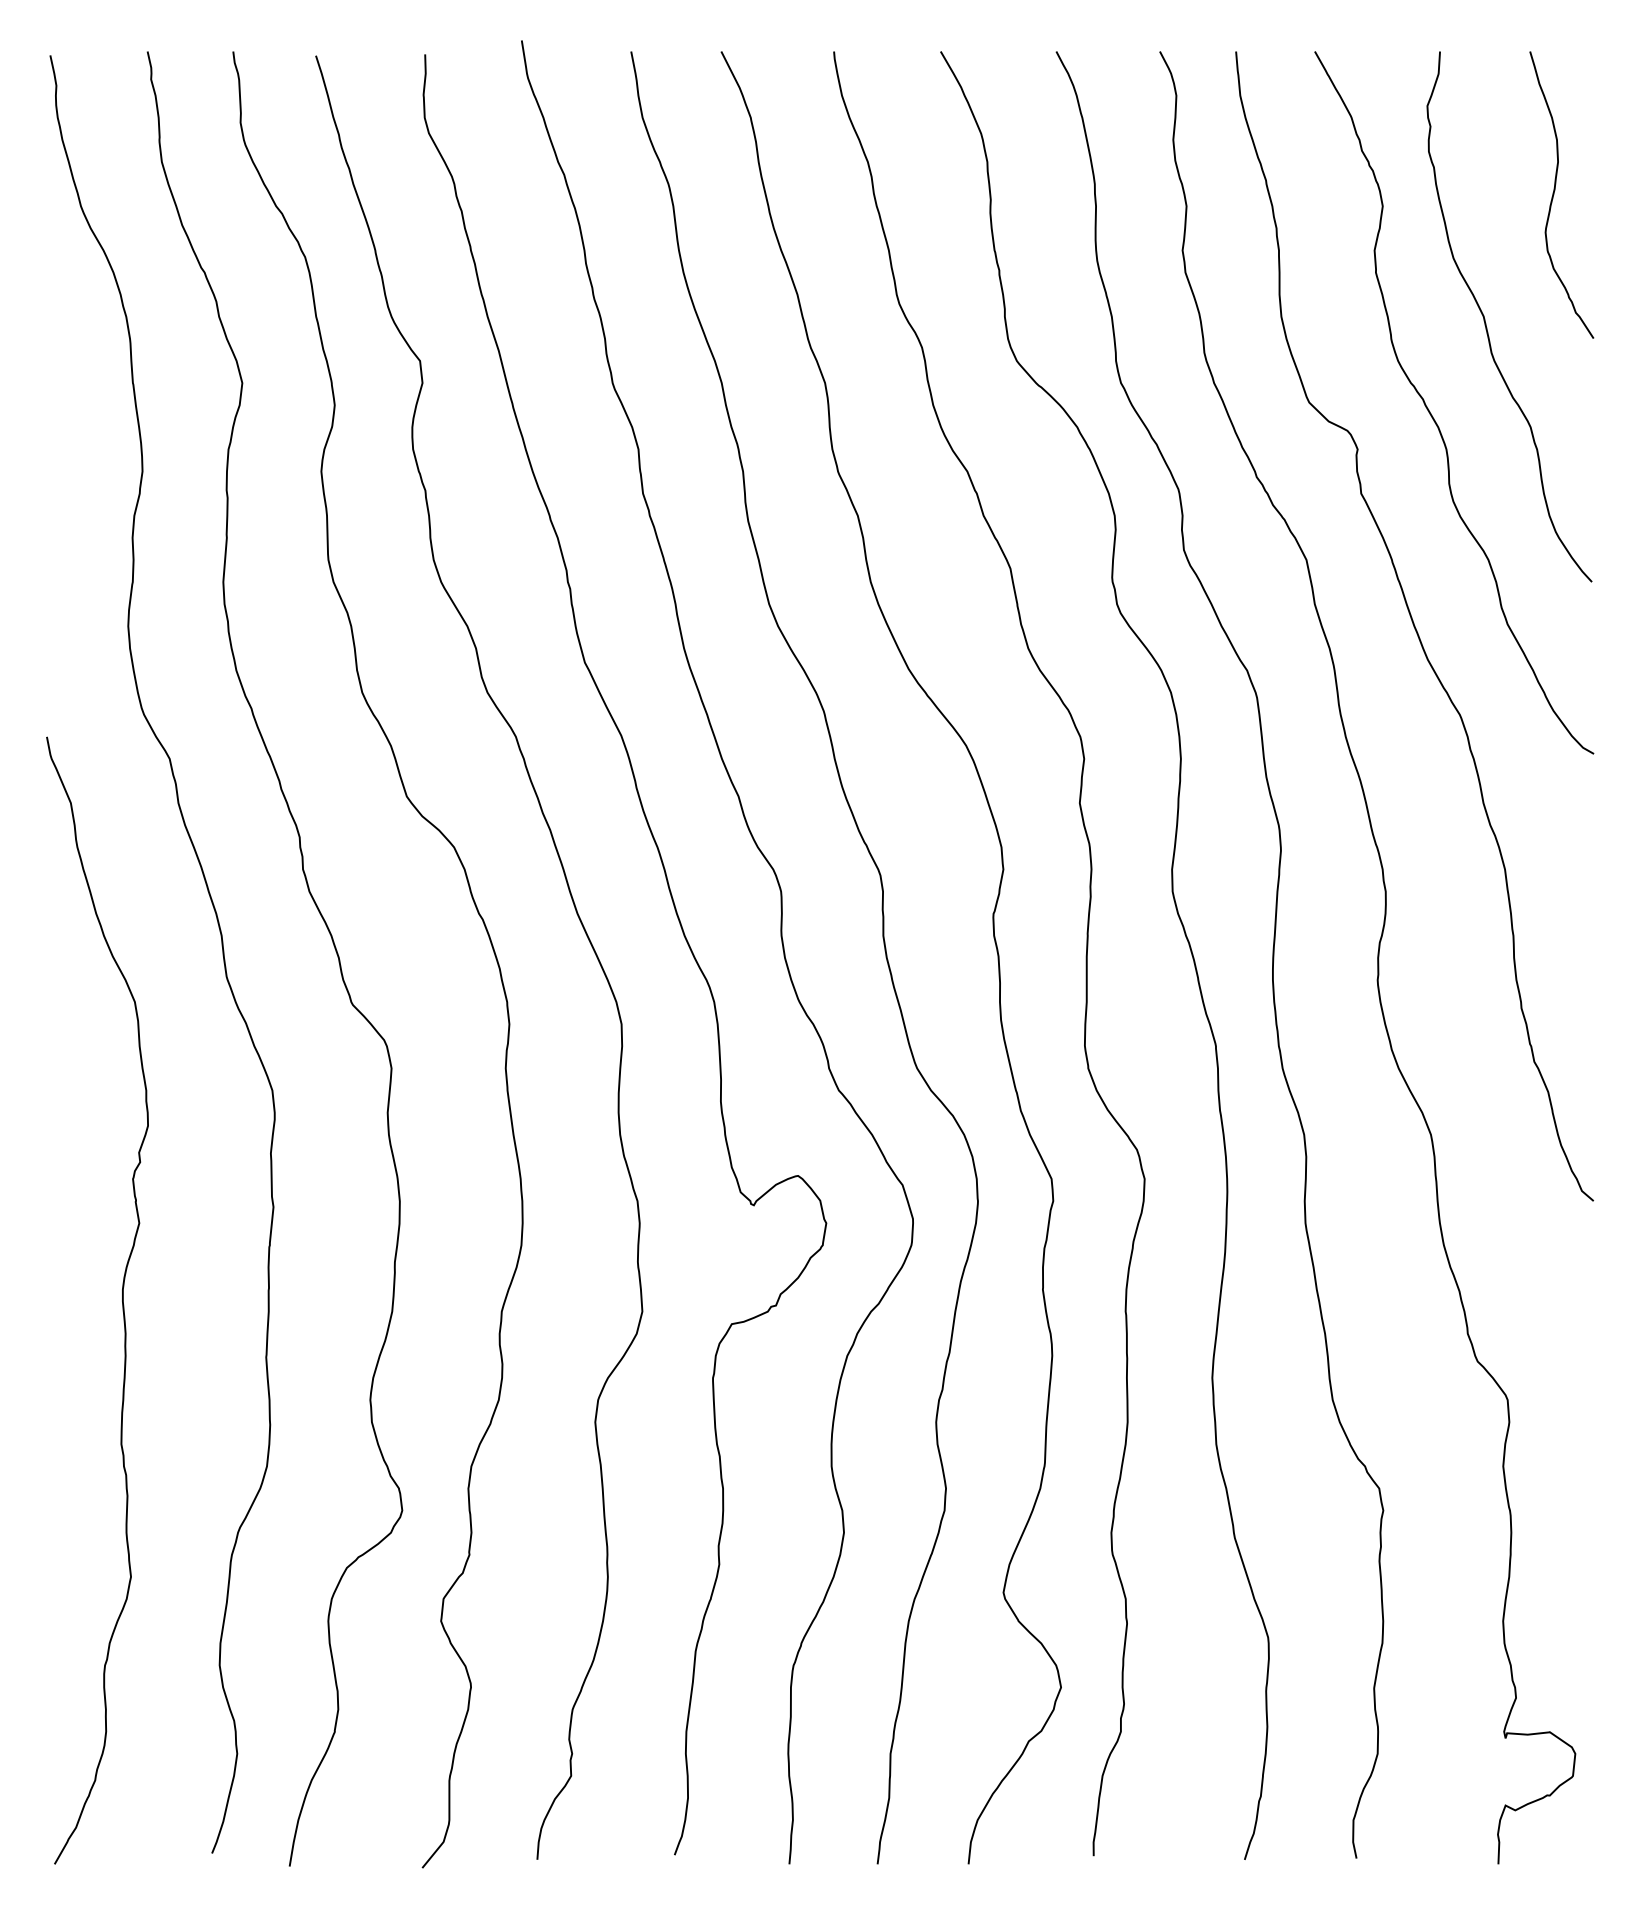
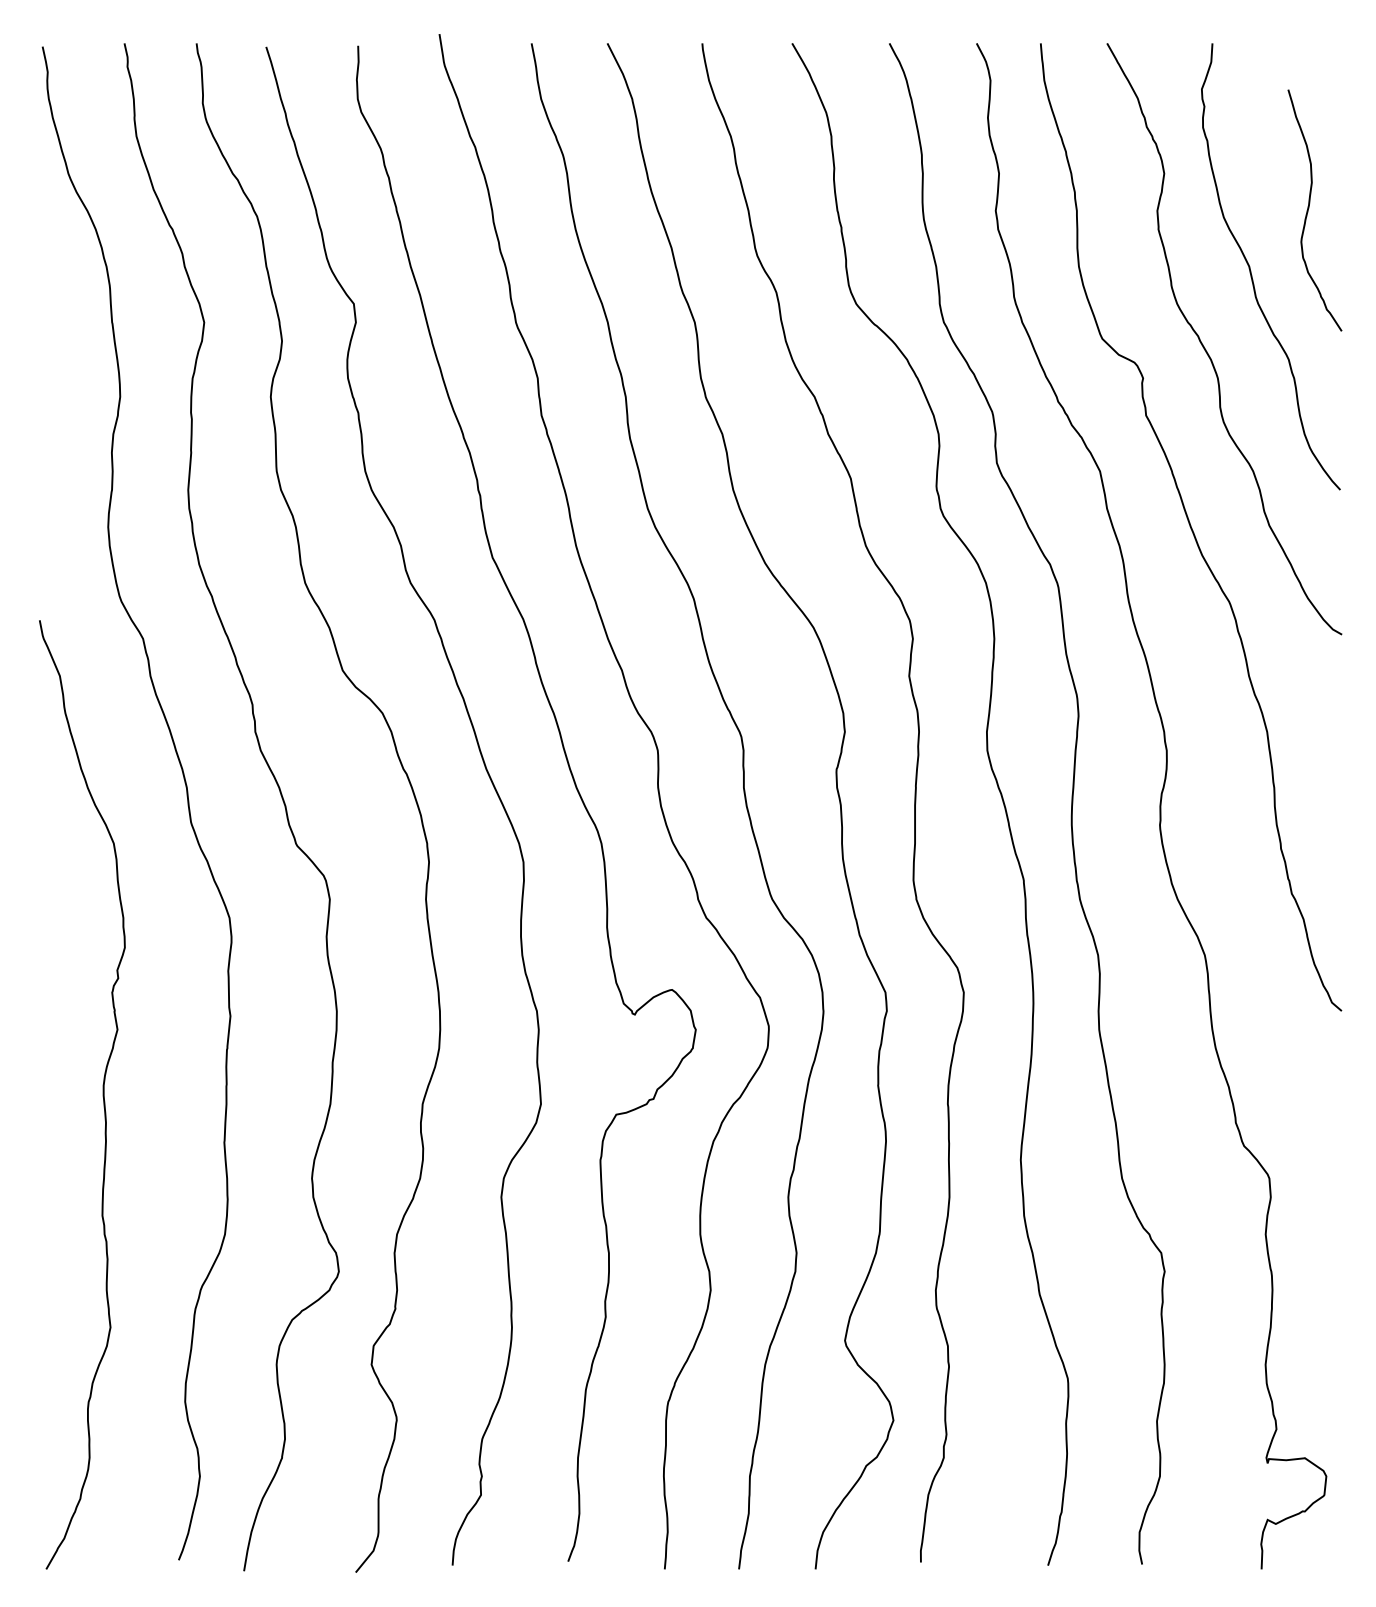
curve: (1554, 194) -> (1308, 210), moved

